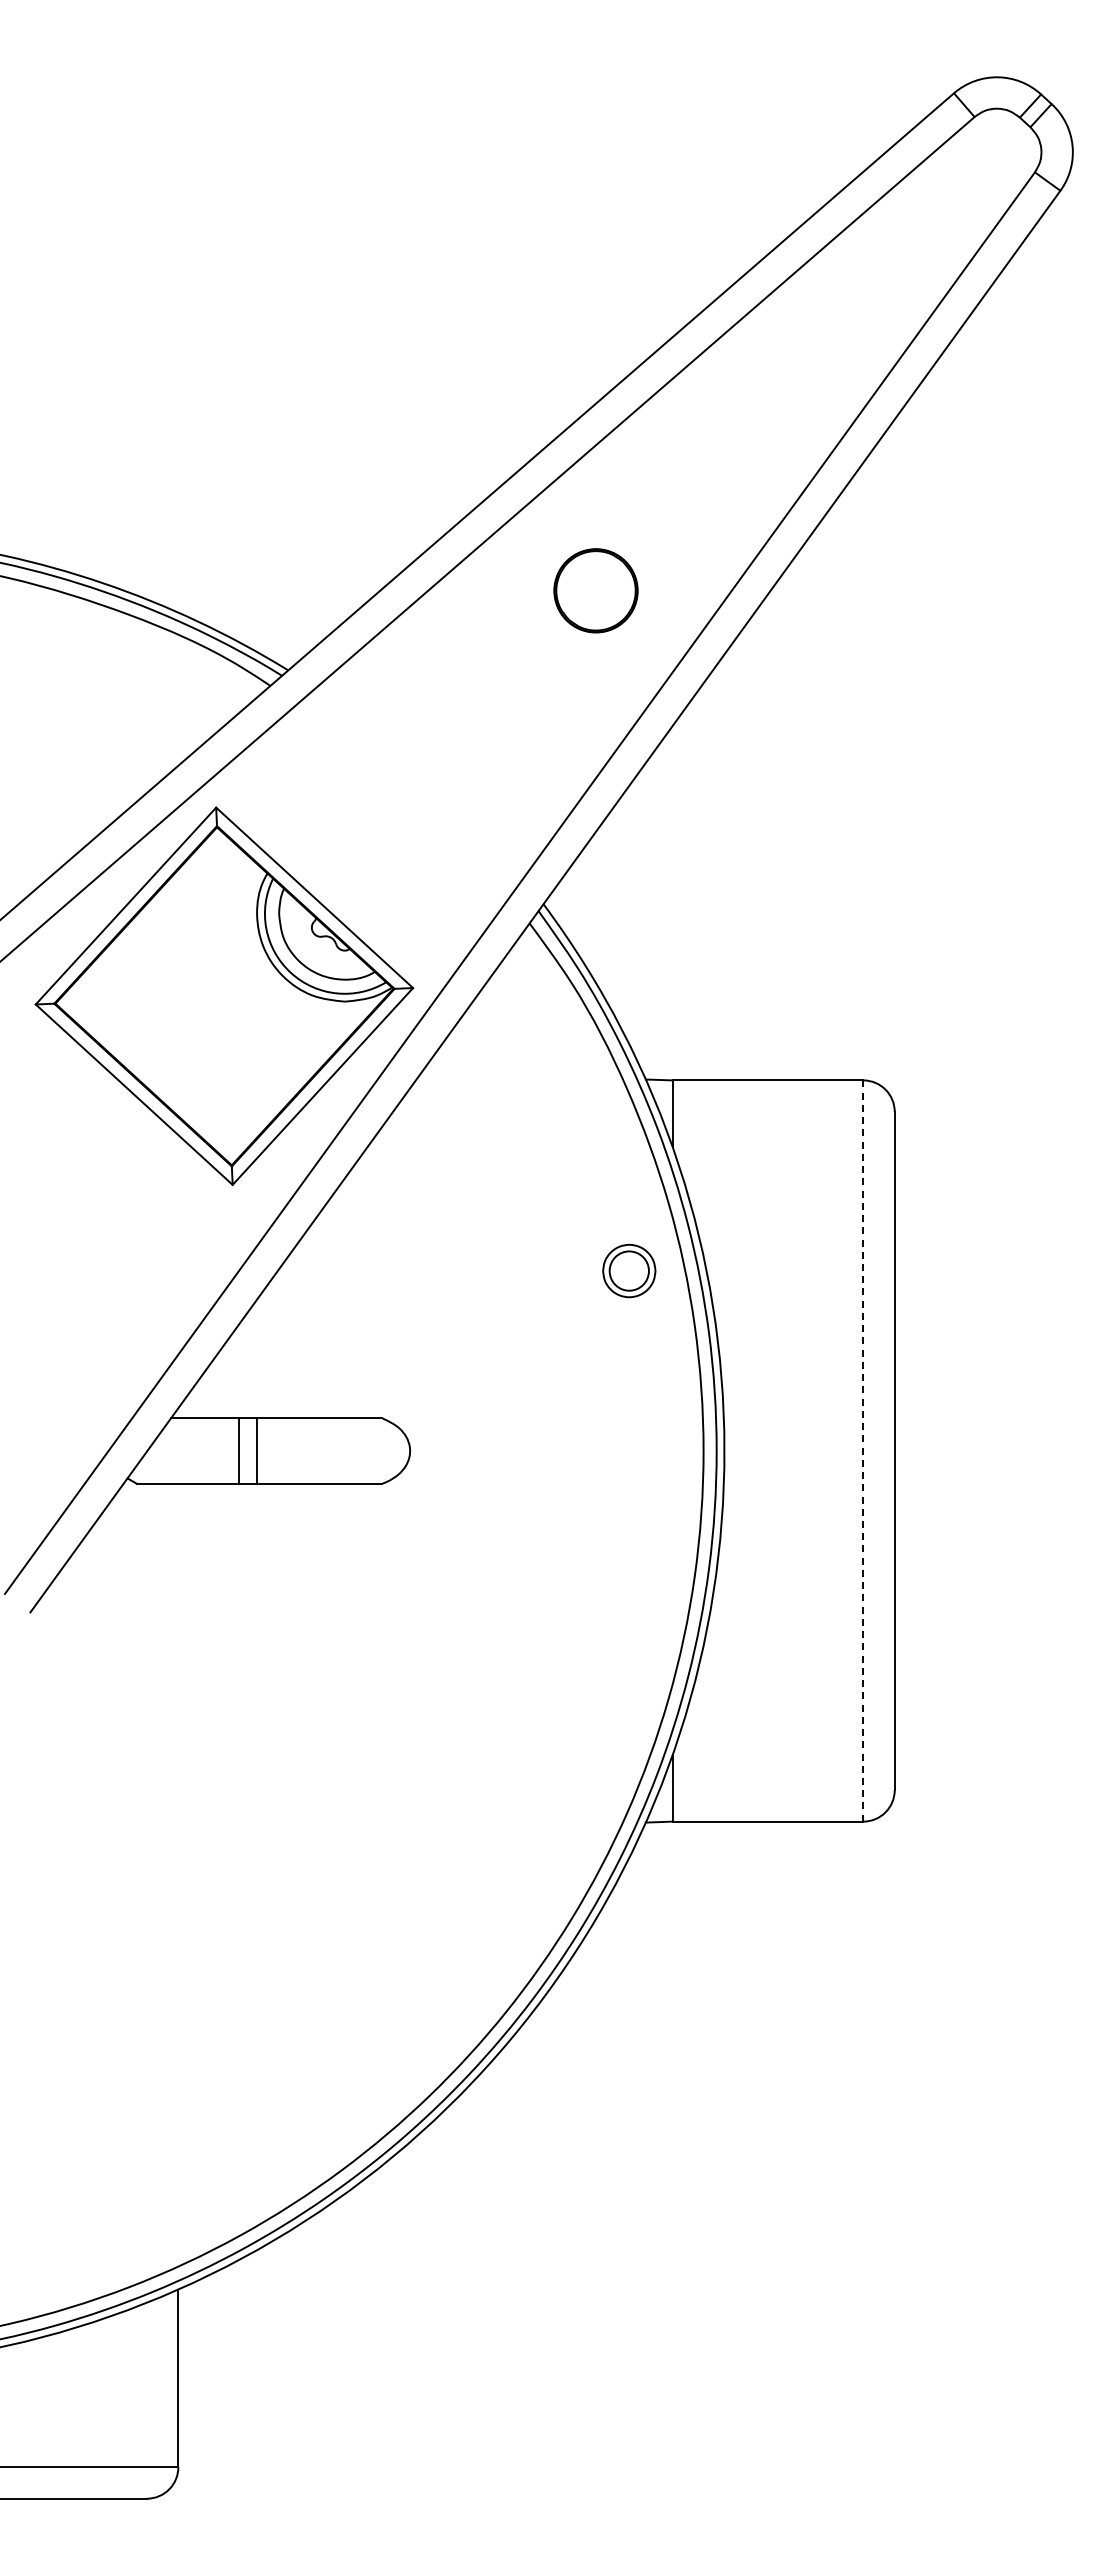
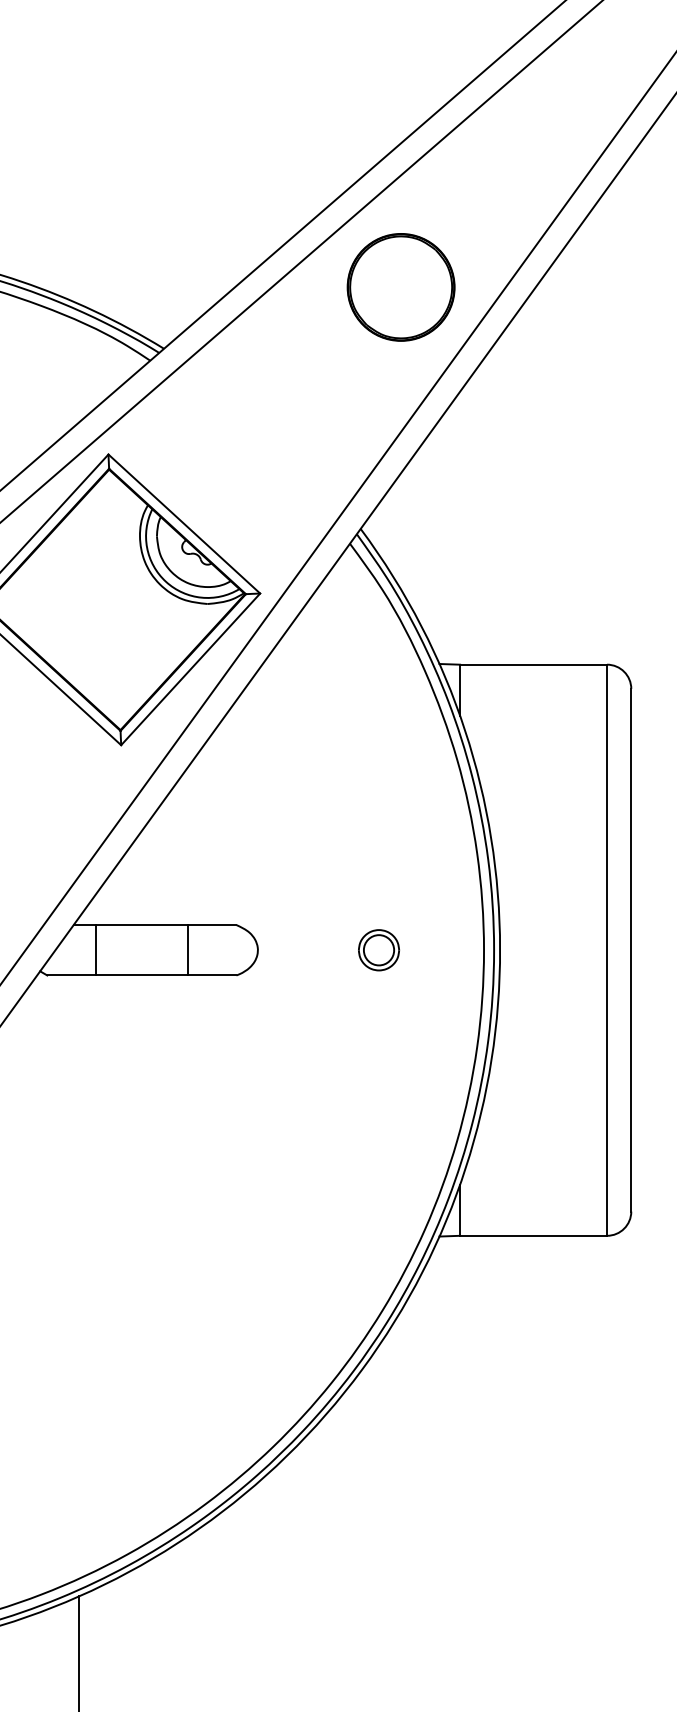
part: (595, 590) -> (400, 287), size x1.67
part: (629, 1271) -> (379, 950), moved
line: (238, 1450) -> (95, 949), moved
line: (257, 1450) -> (188, 949), moved
line: (863, 1451) -> (607, 950), dashed -> solid

